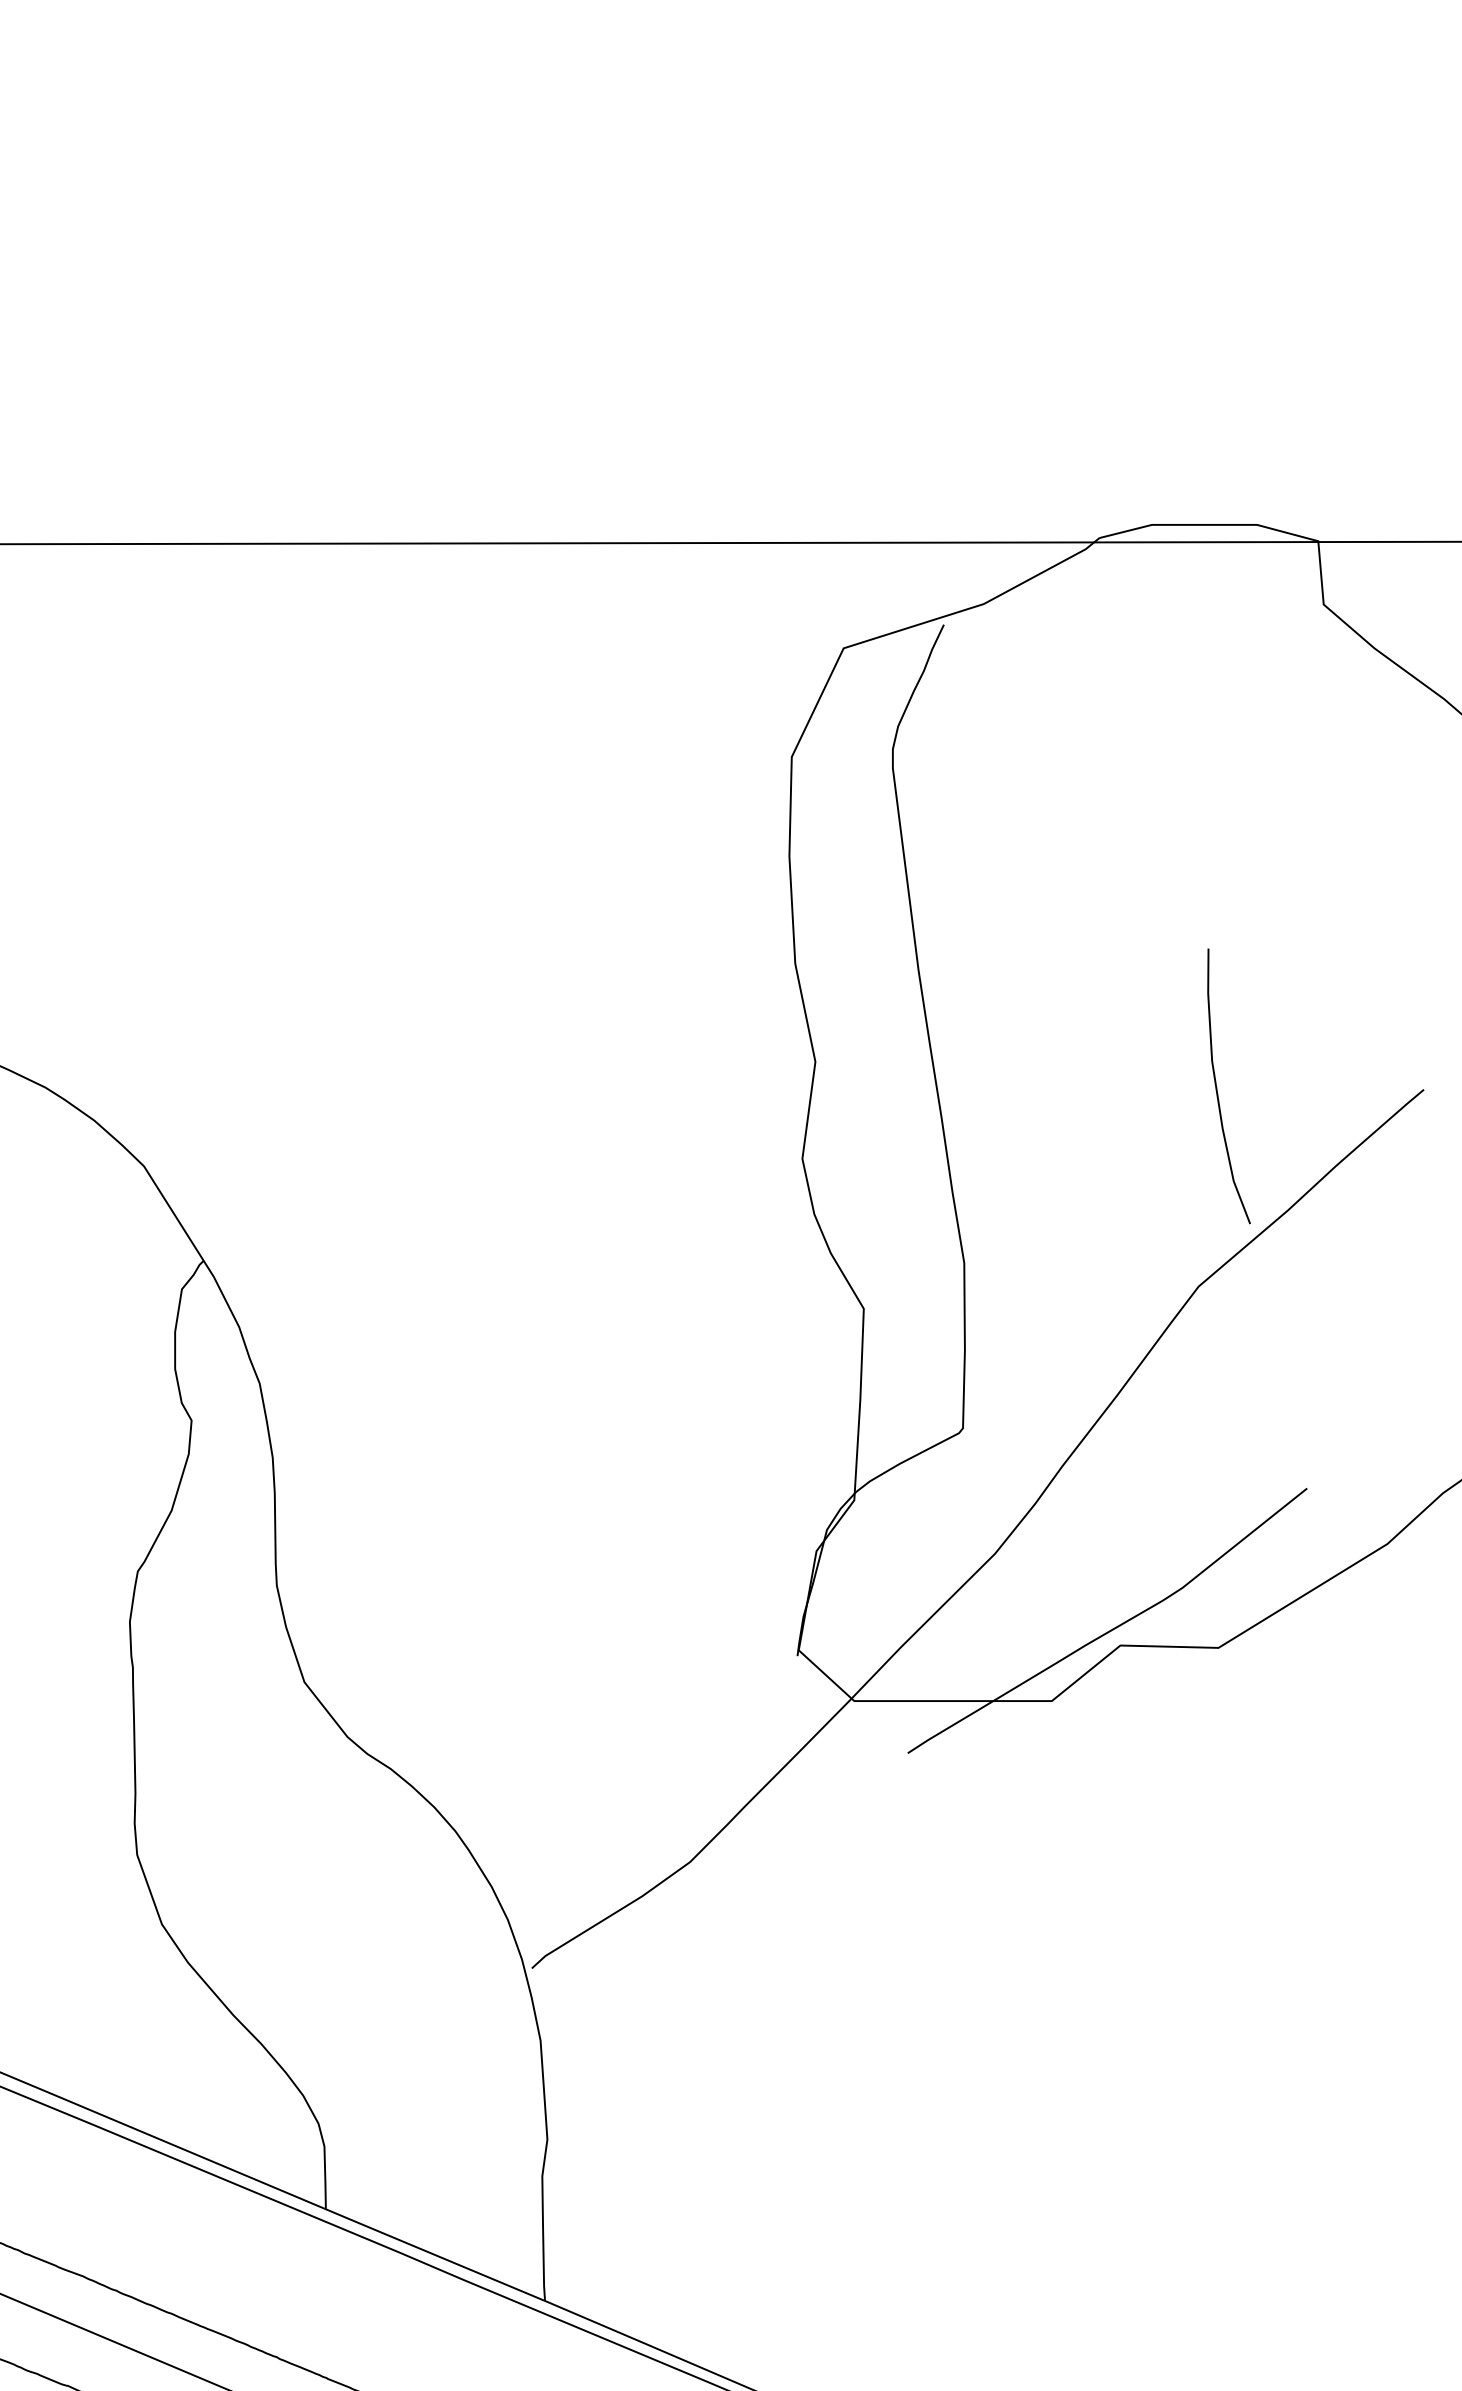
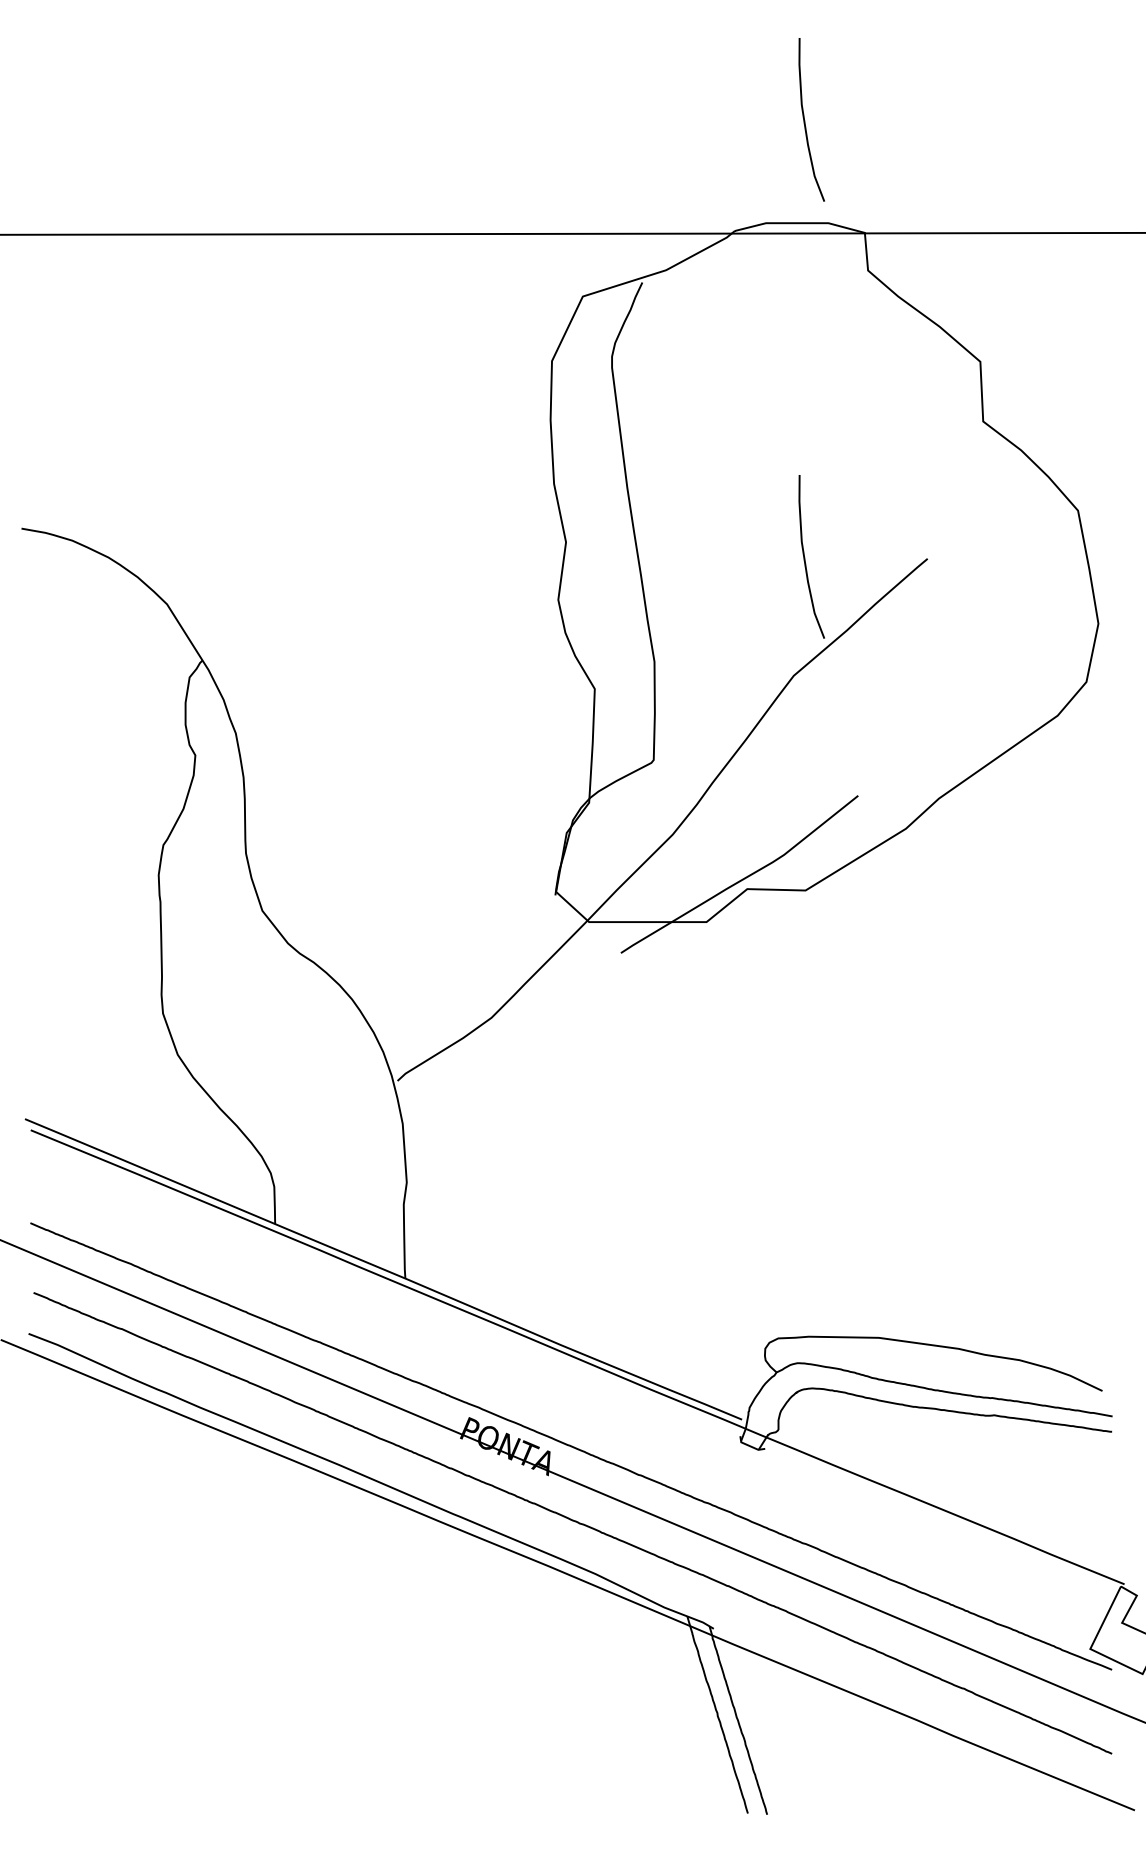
curve: (1218, 352) -> (805, 120), added

